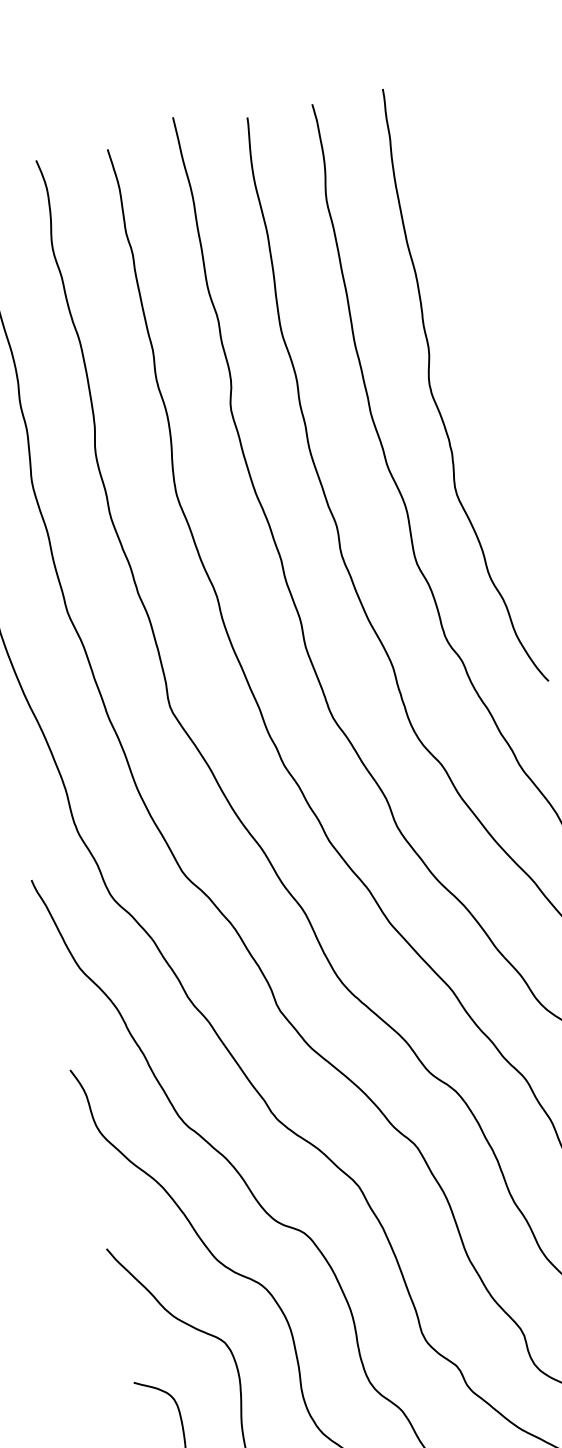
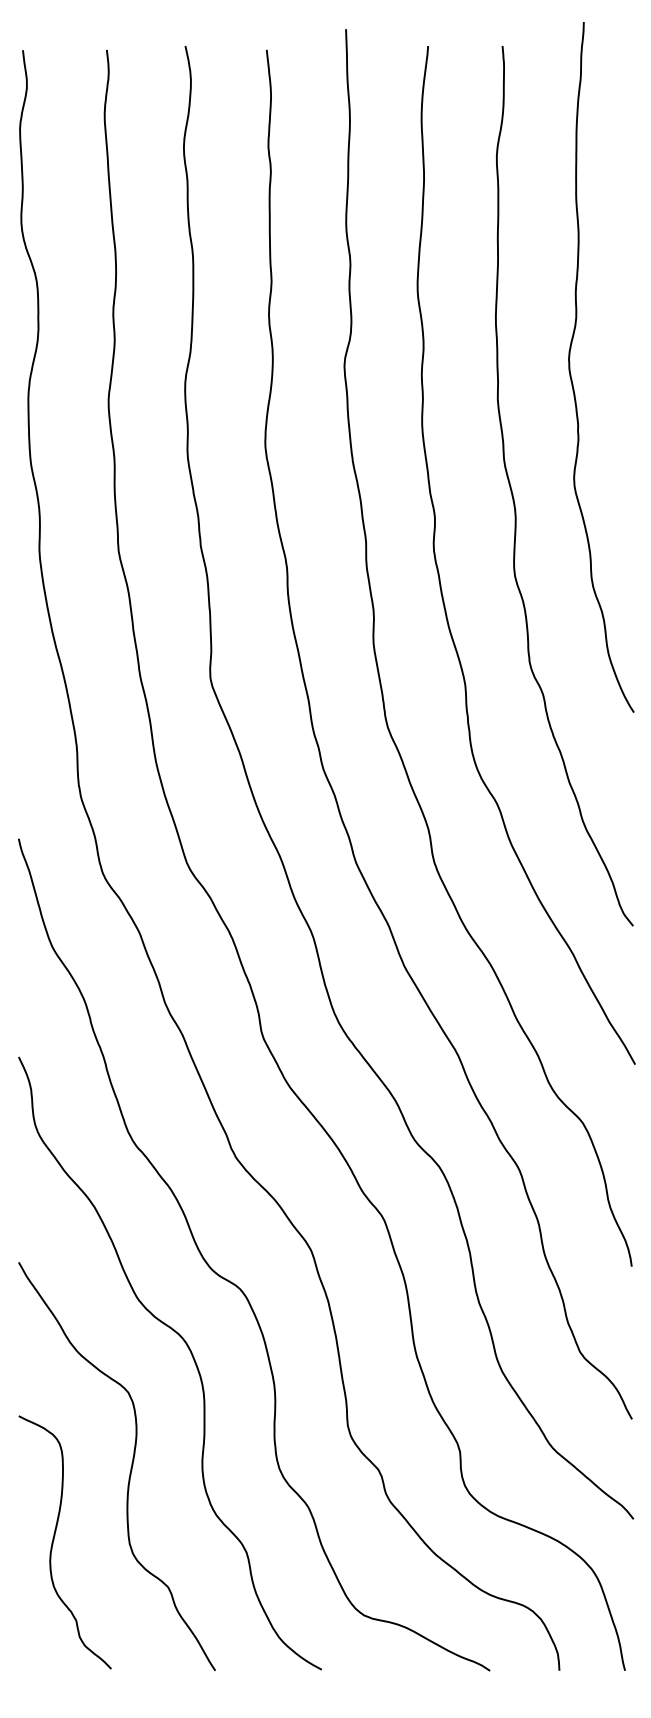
curve: (434, 398) -> (571, 374), moved

